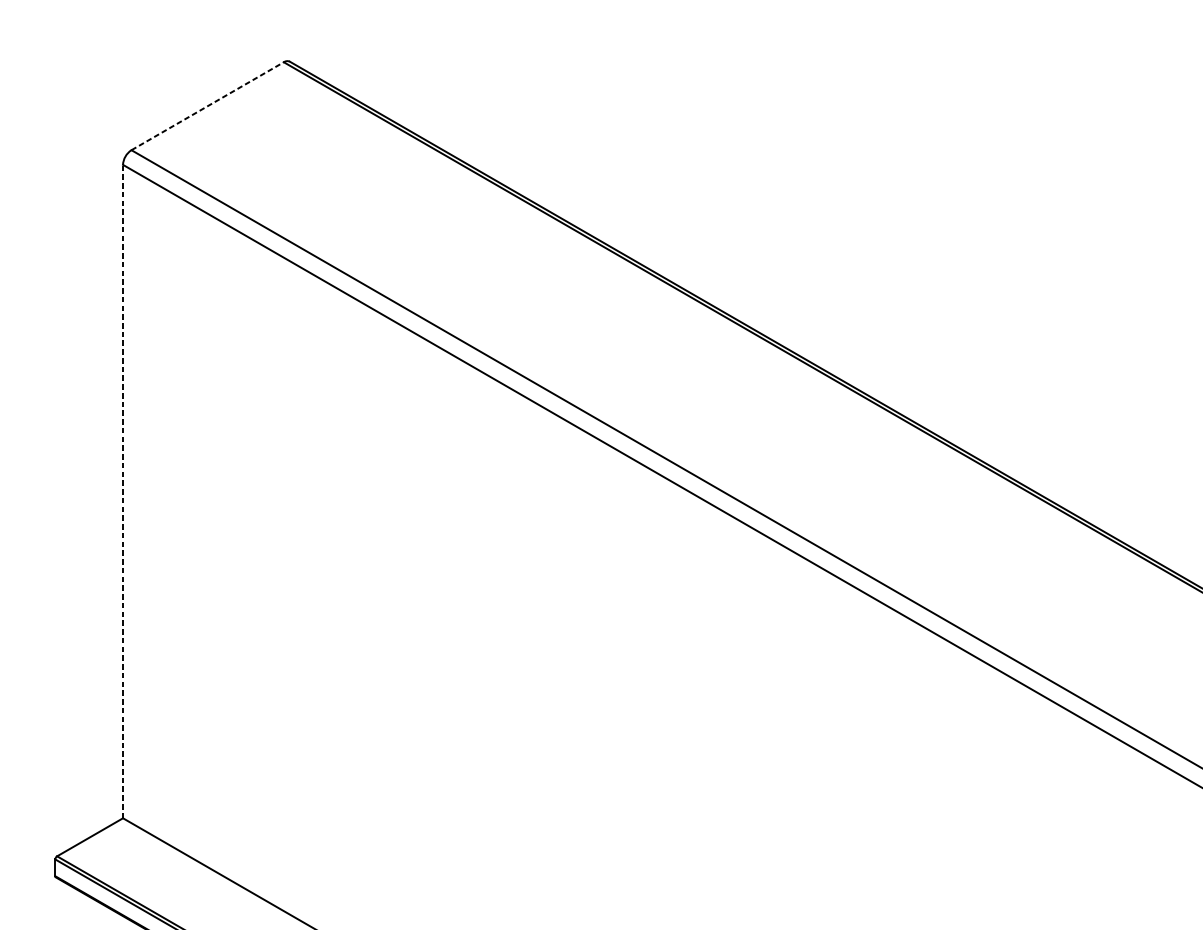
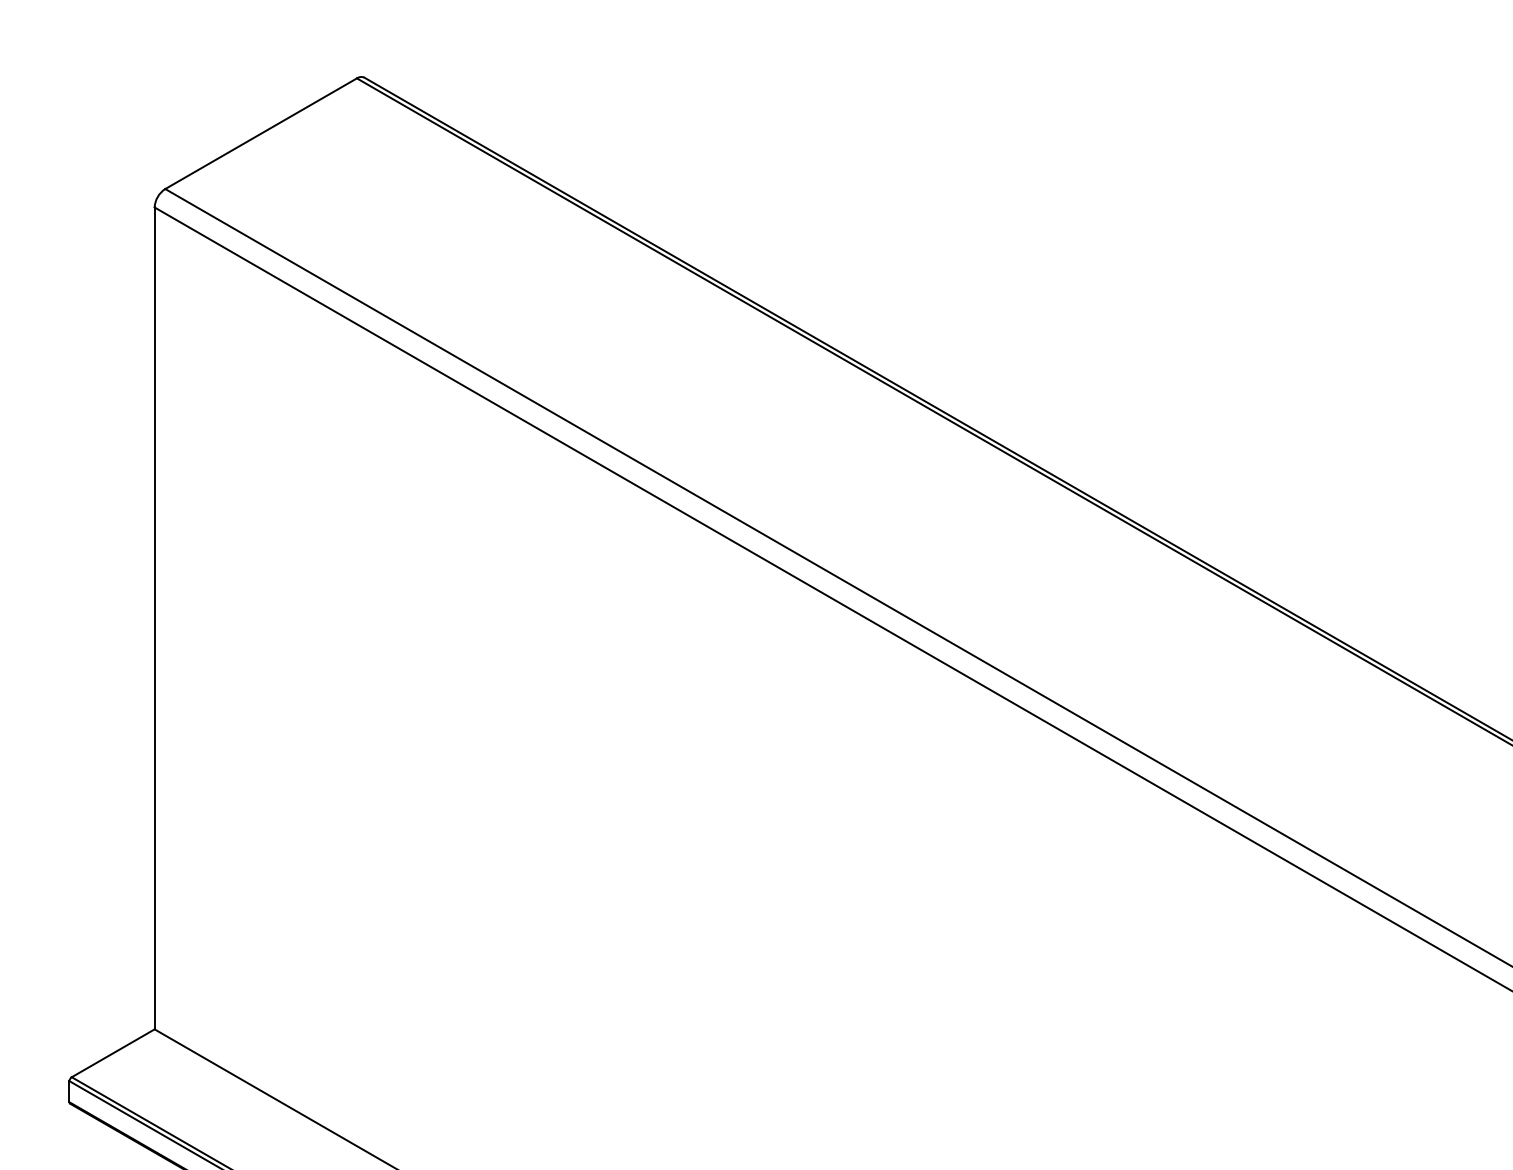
line: (207, 106) -> (261, 133), dashed -> solid
line: (122, 491) -> (154, 618), dashed -> solid

